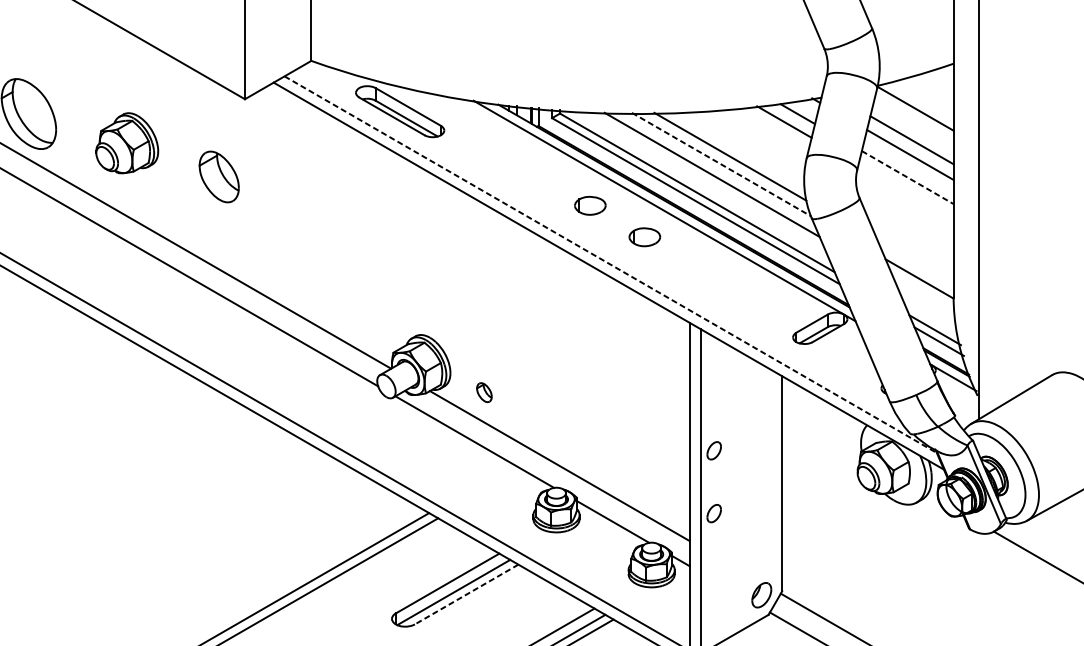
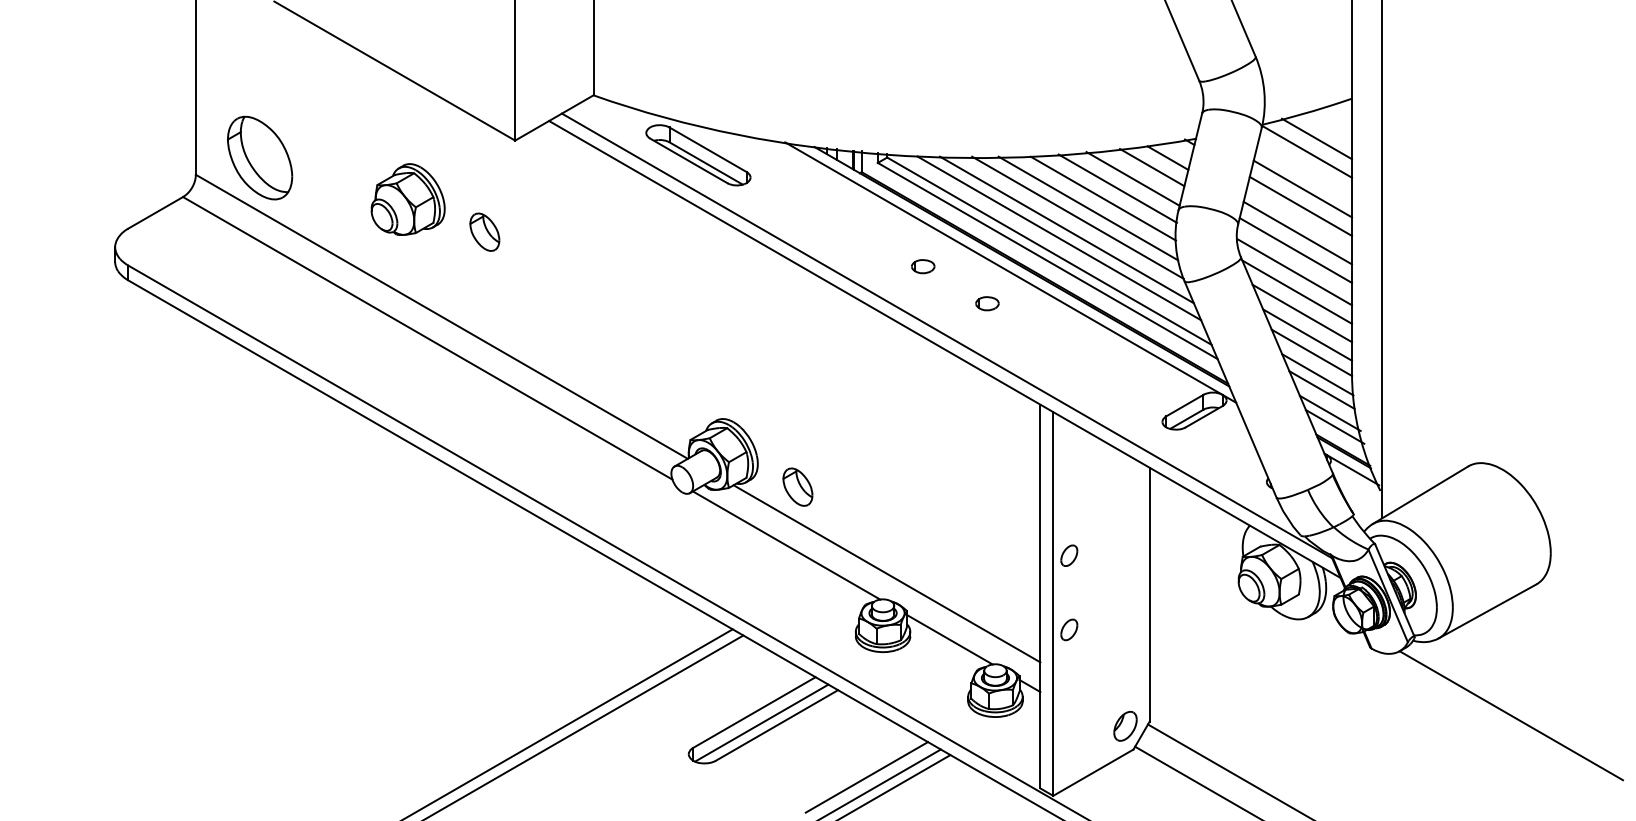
line: (923, 97) -> (1316, 138), added
line: (767, 131) -> (1132, 178), added
line: (755, 139) -> (1117, 188), added
part: (126, 143) -> (407, 199), moved
line: (743, 148) -> (1103, 198), added
line: (721, 165) -> (1078, 218), dashed -> solid
part: (218, 176) -> (484, 231), size x0.62
line: (907, 177) -> (1297, 233), dashed -> solid
line: (705, 182) -> (1059, 238), added
line: (905, 192) -> (1295, 250), added
part: (590, 205) -> (923, 266), size x0.62
line: (904, 210) -> (1294, 271), added
line: (907, 227) -> (1297, 291), added
part: (644, 237) -> (987, 303), size x0.62
line: (911, 245) -> (1302, 313), added
line: (915, 263) -> (1307, 334), added
line: (611, 264) -> (947, 335), dashed -> solid
line: (924, 297) -> (1317, 374), added
line: (927, 310) -> (1321, 389), added
part: (484, 392) -> (797, 486), size x1.67
line: (467, 594) -> (777, 725), dashed -> solid

